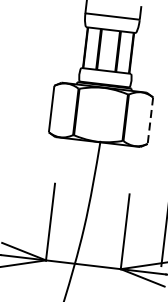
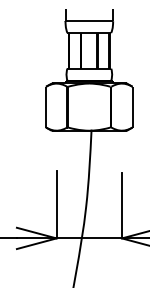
line: (150, 121) -> (132, 107), dashed -> solid

